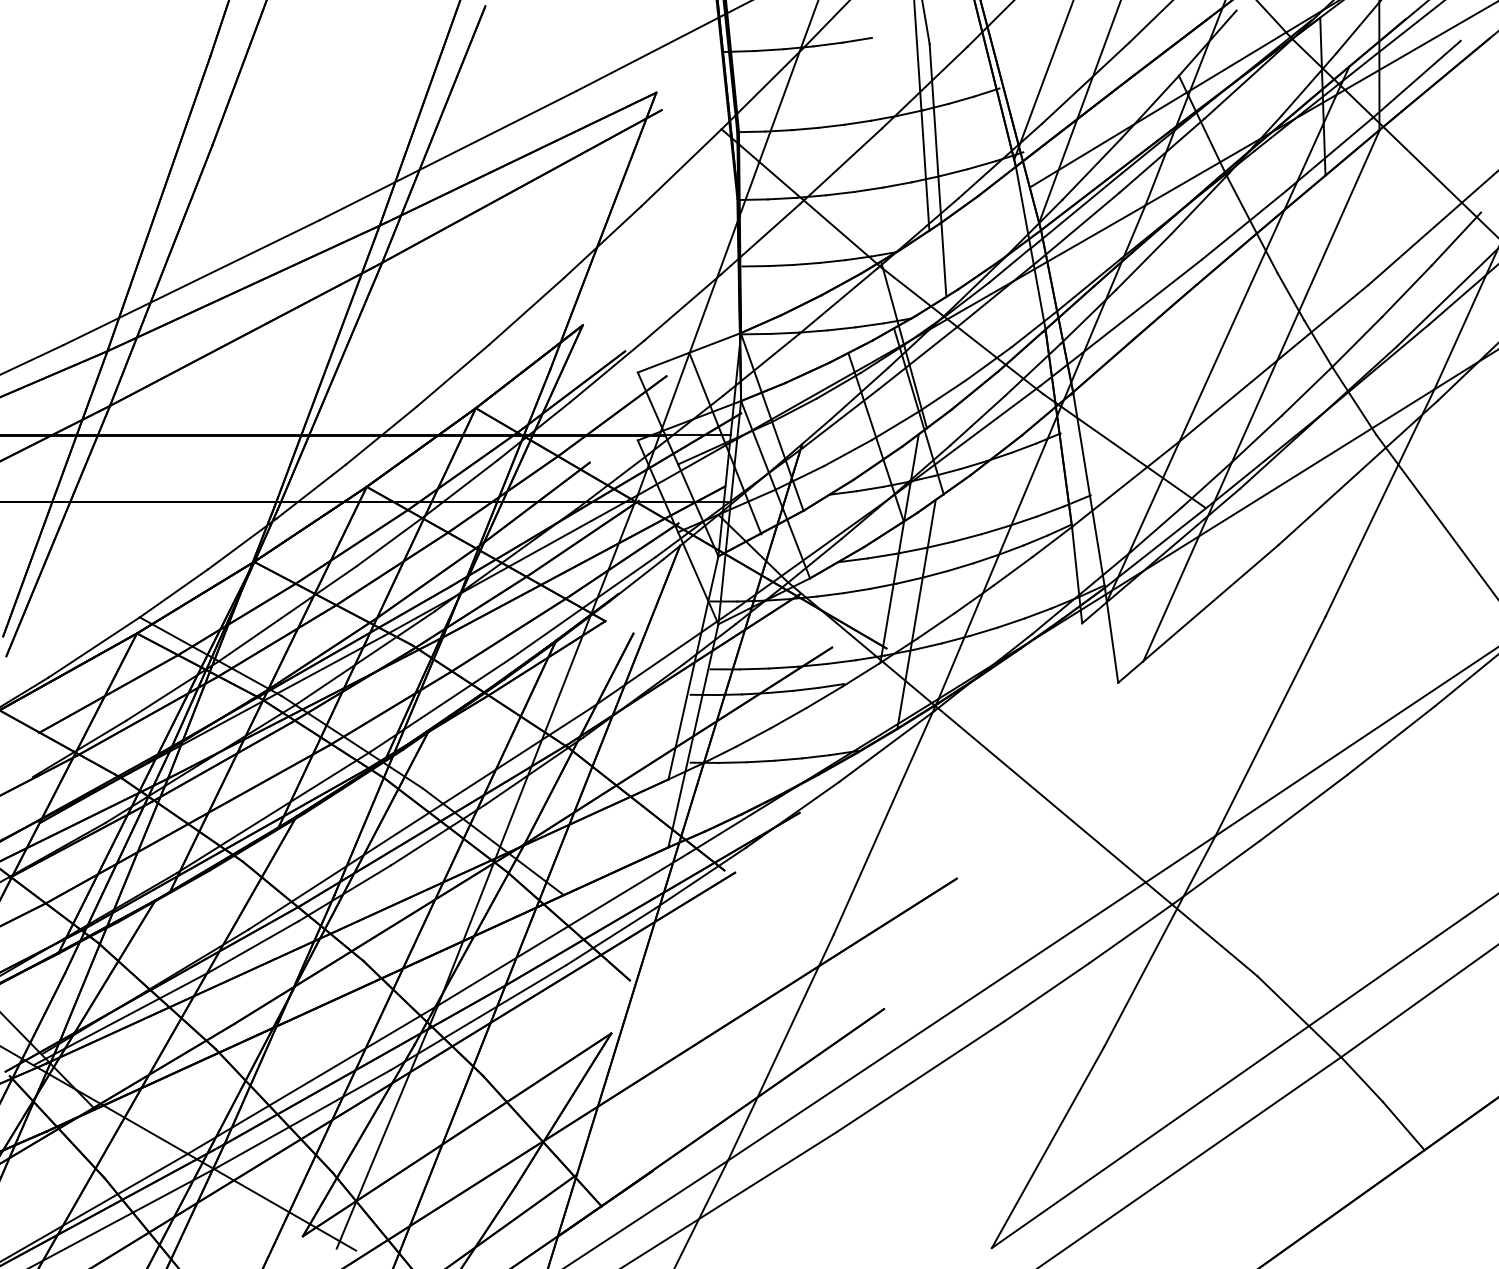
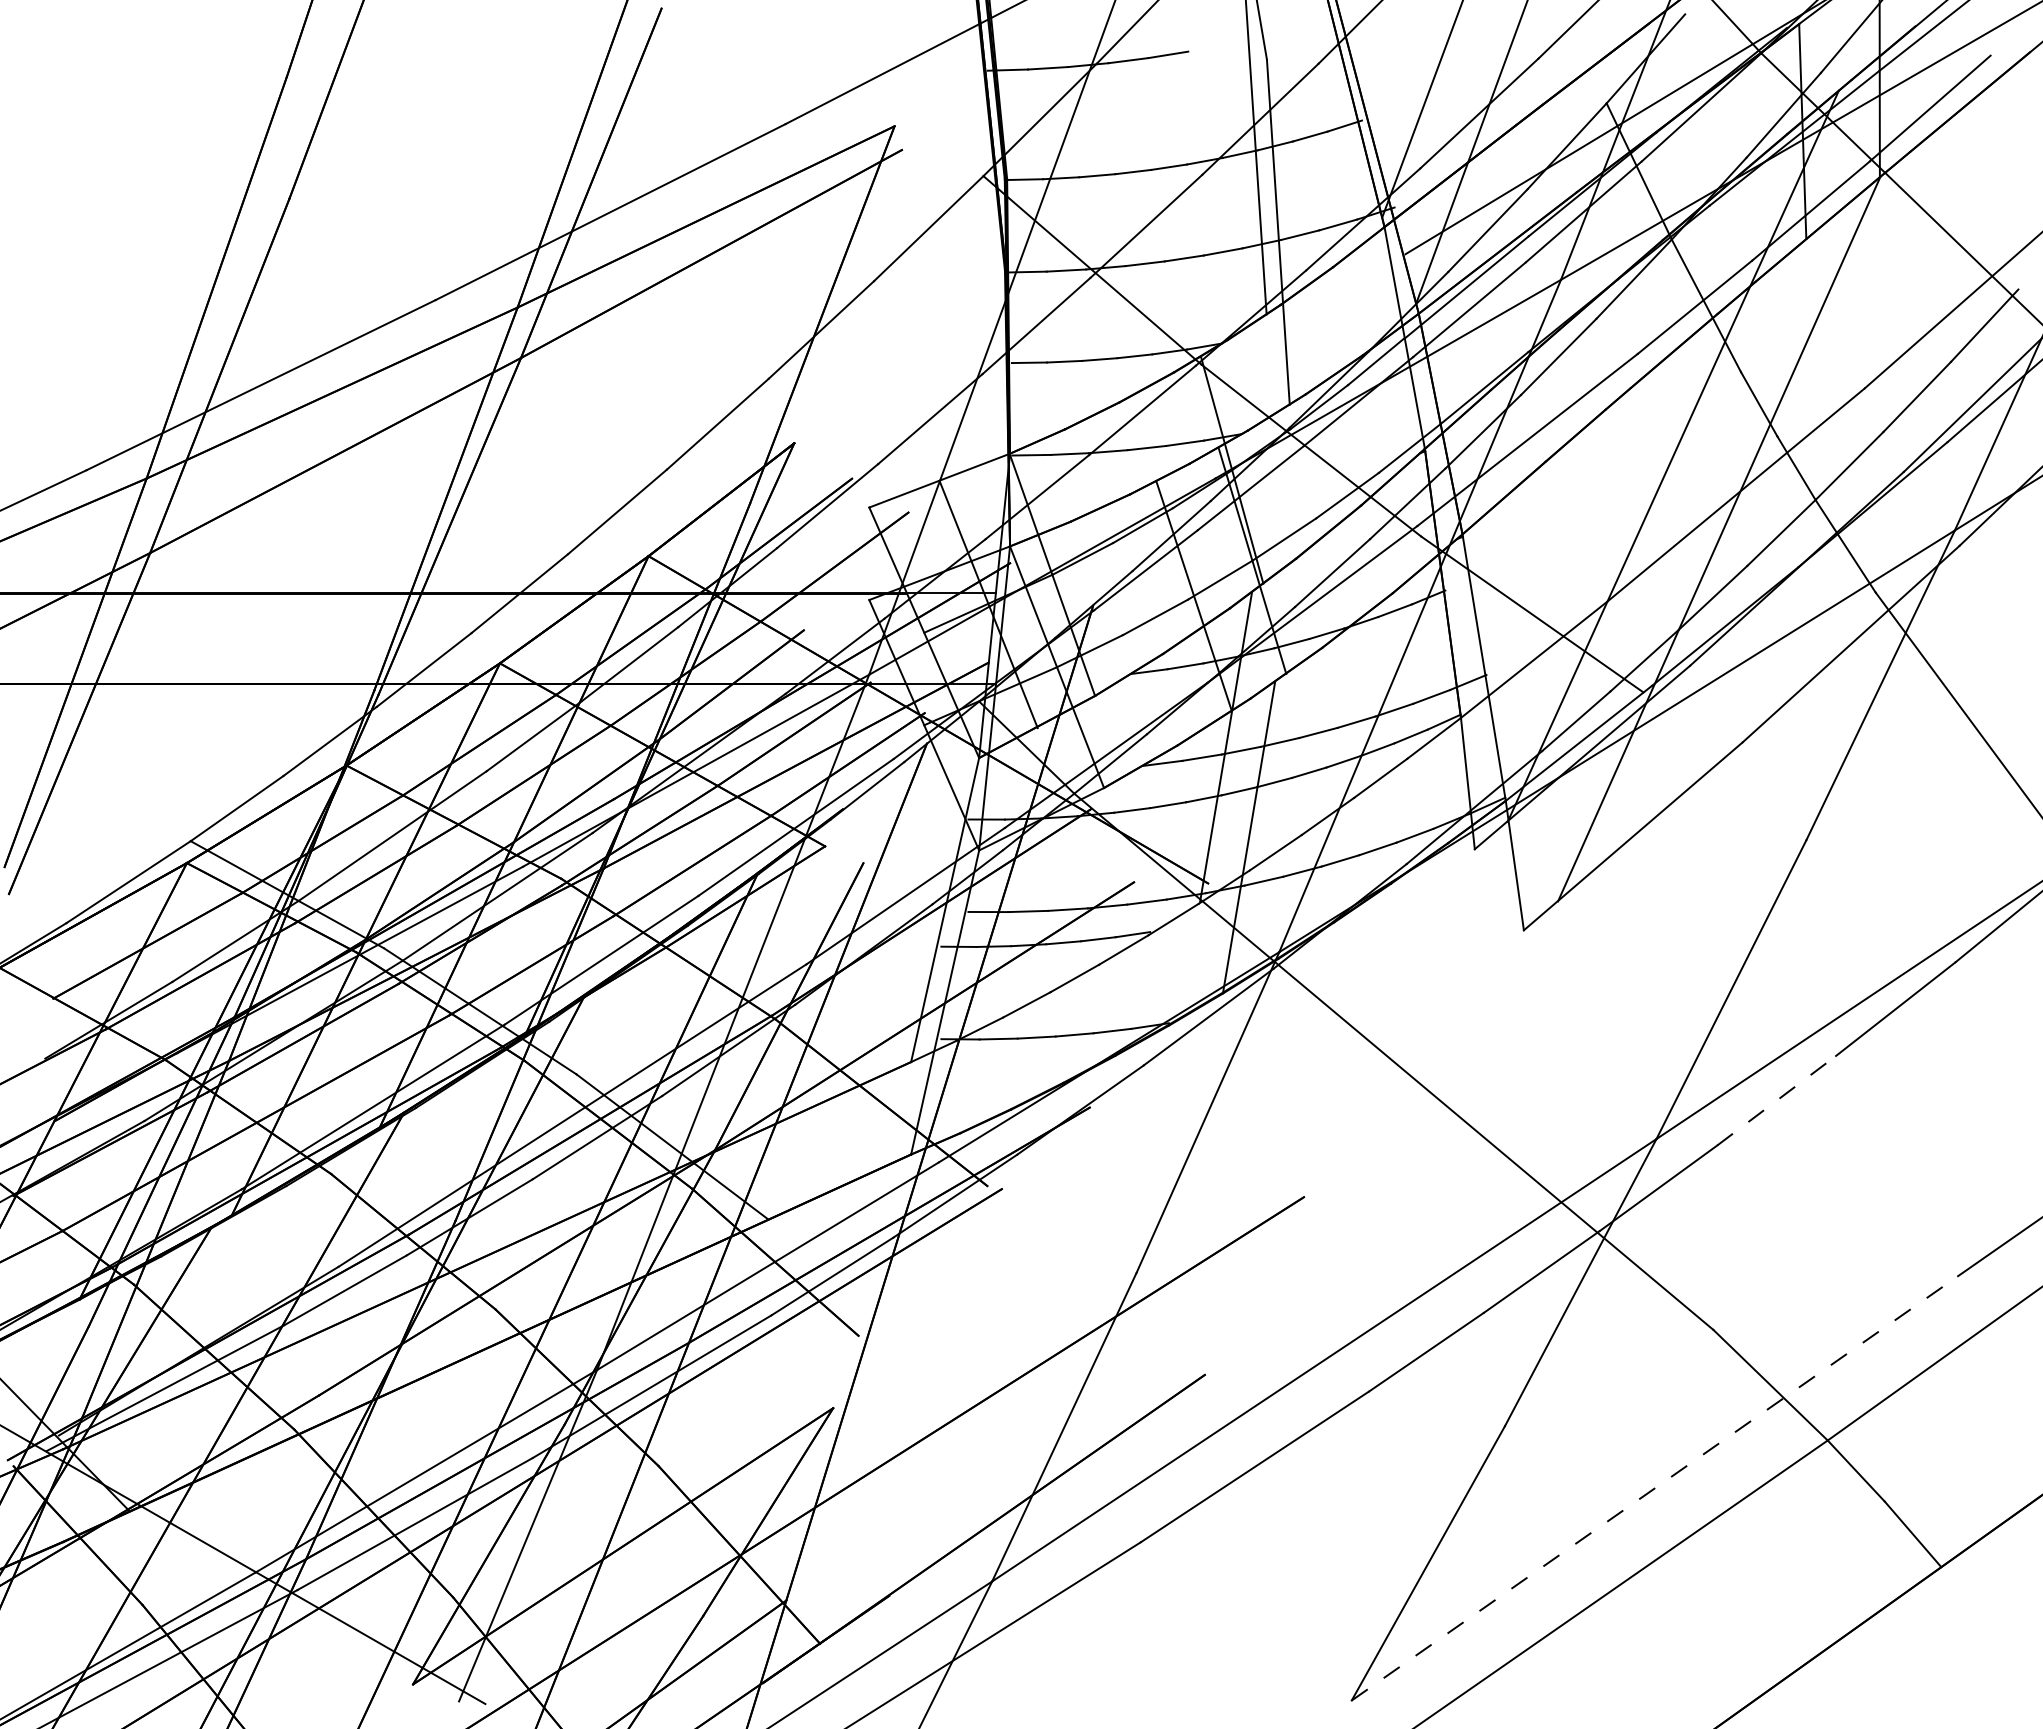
line: (1304, 807) -> (1777, 1100), solid -> dashed
line: (1214, 1092) -> (1655, 1488), solid -> dashed

